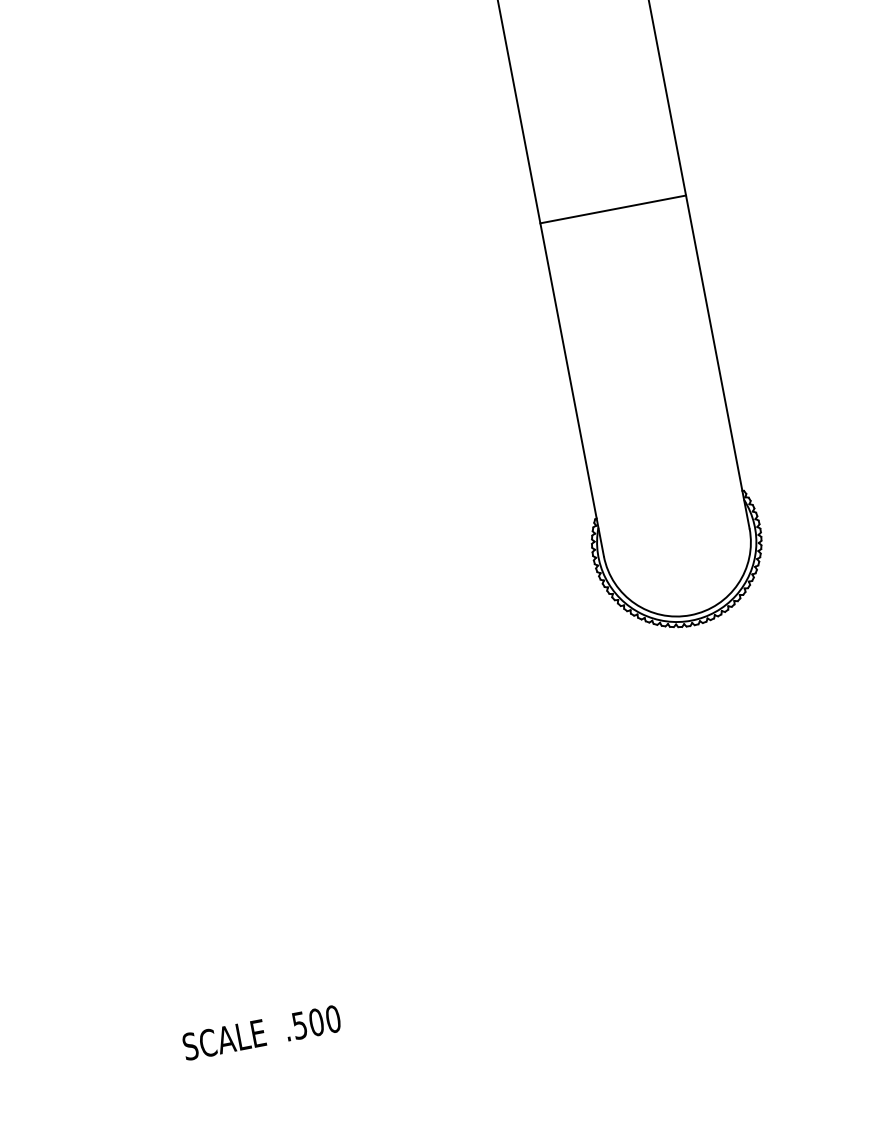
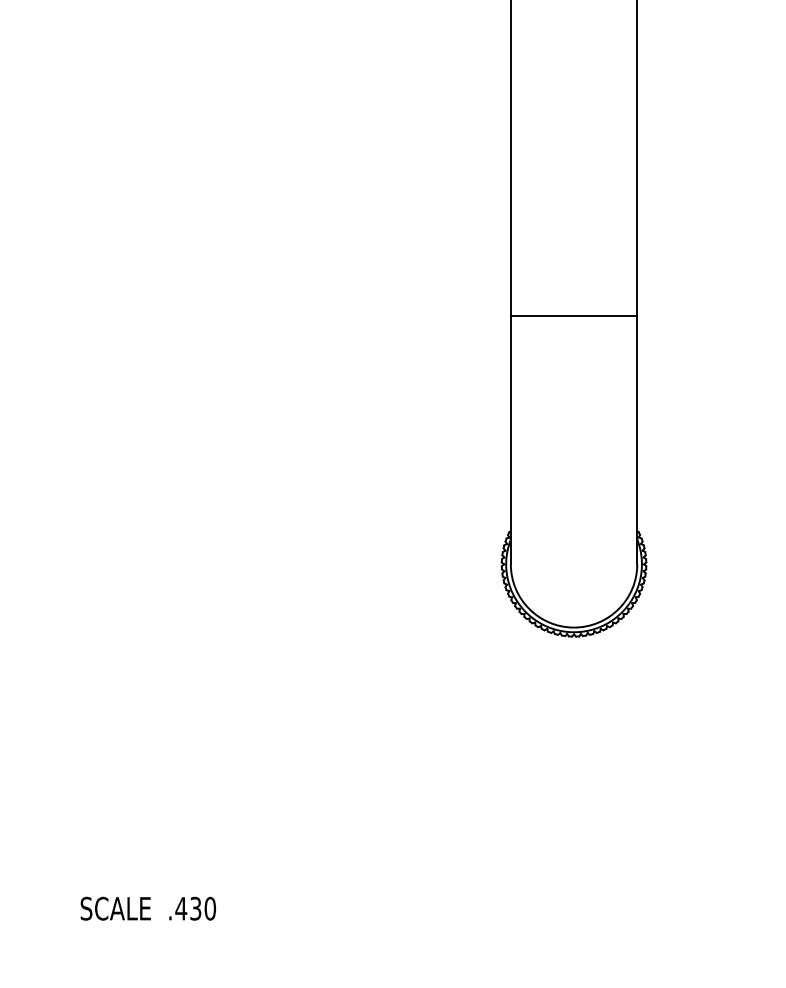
line: (612, 209) -> (573, 316), moved
text: (308, 1023) -> (188, 908), .500 -> .430

